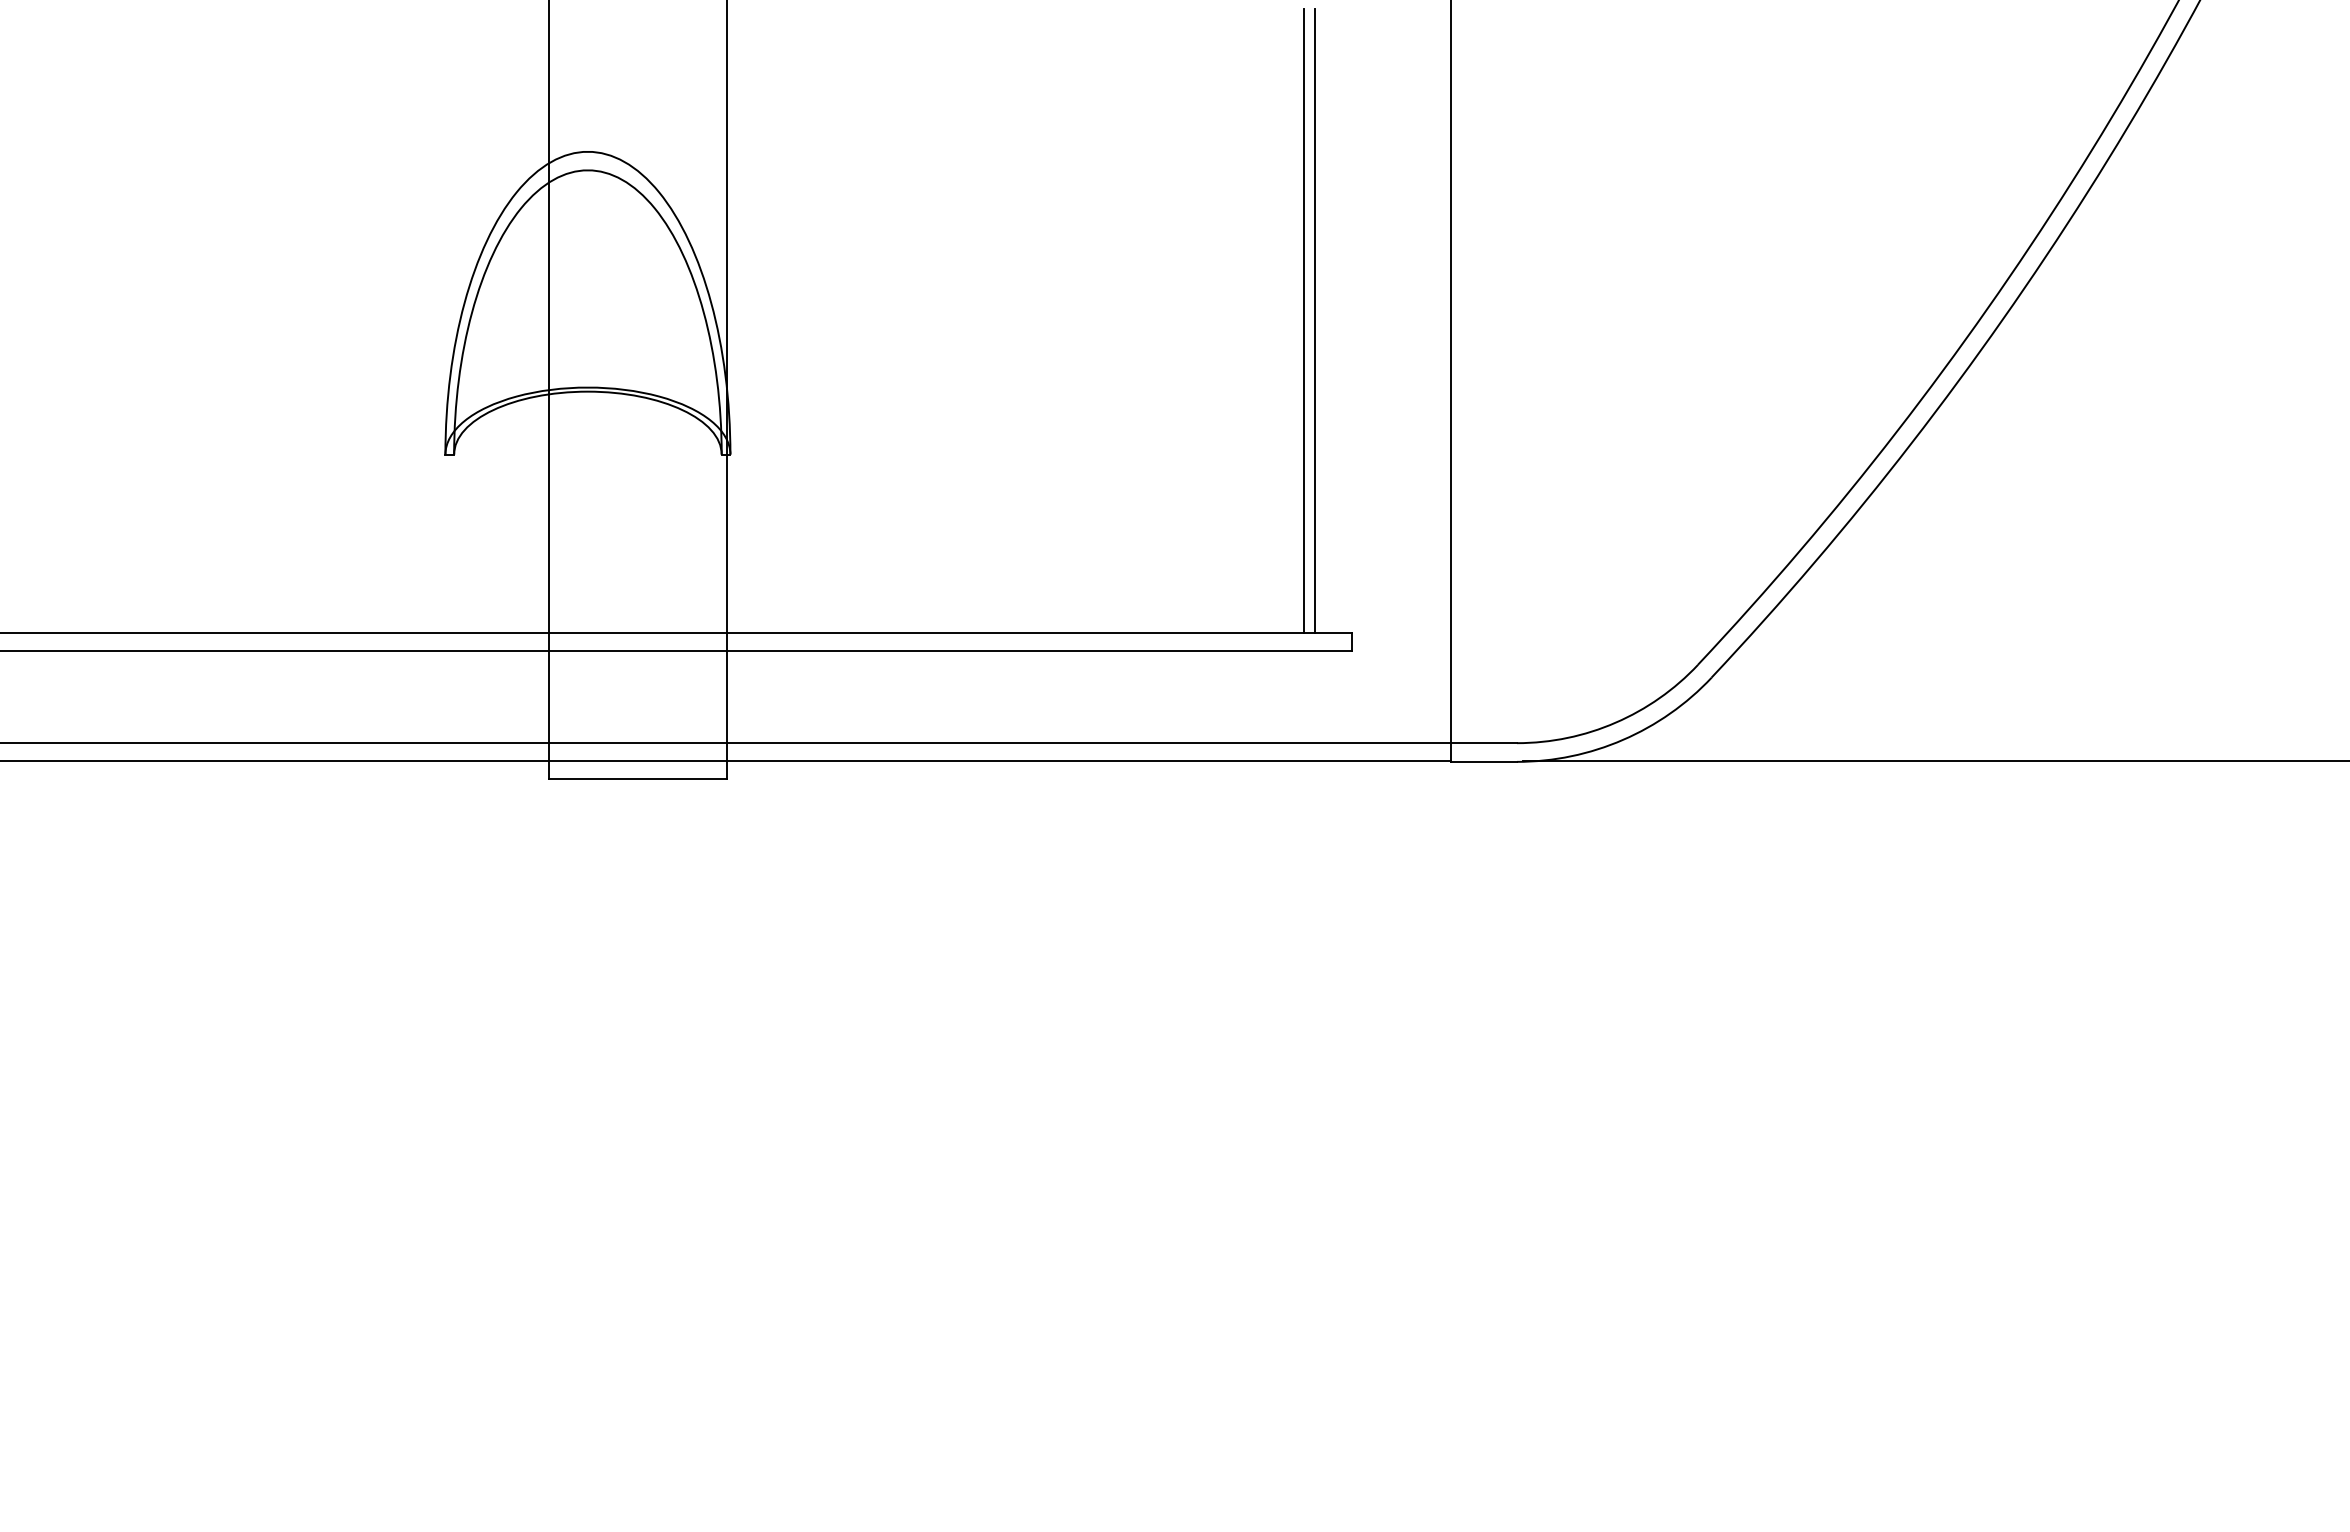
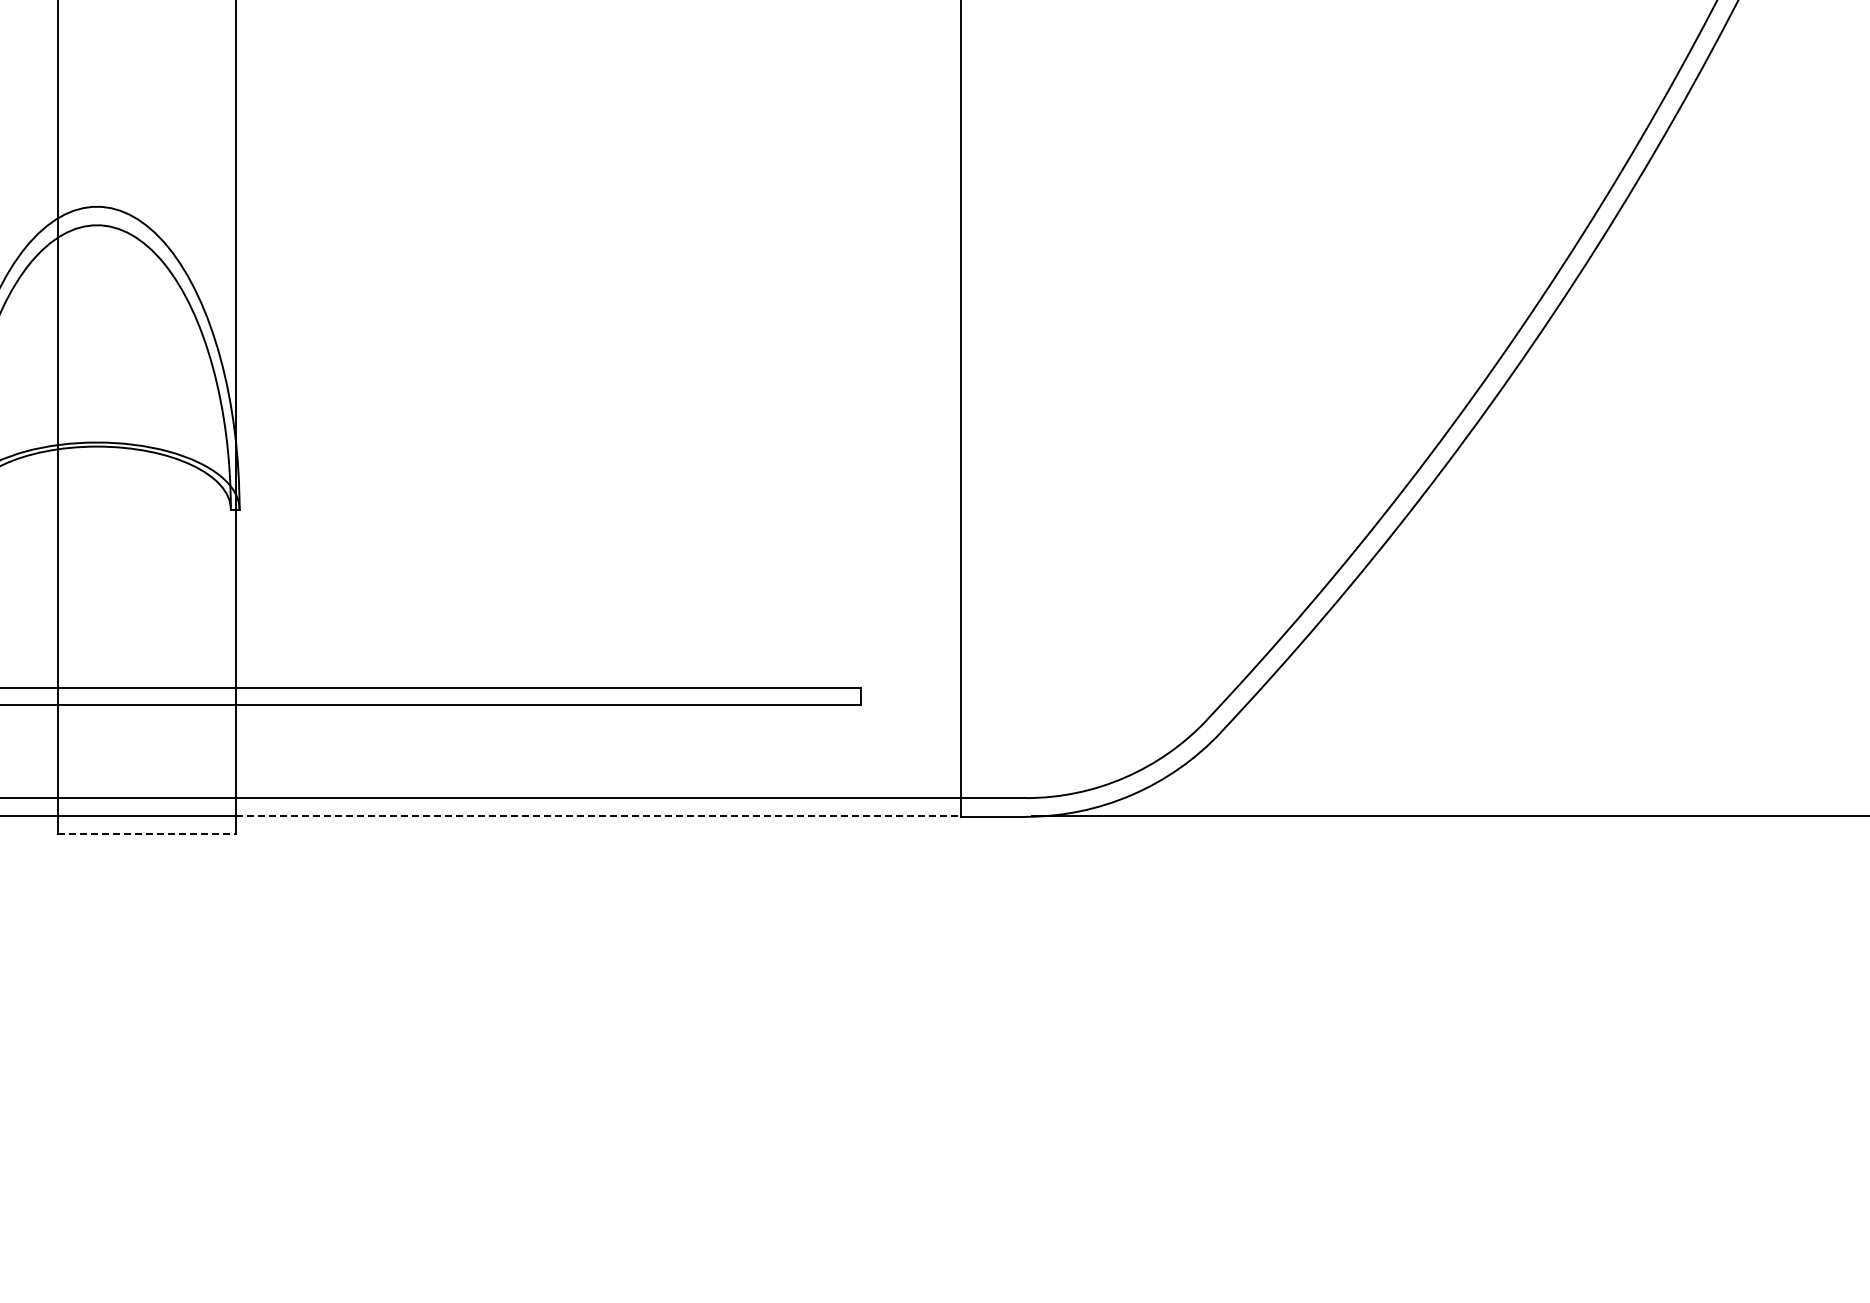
line: (1303, 320) -> (812, 375), removed
line: (1314, 320) -> (823, 375), removed
line: (1089, 760) -> (598, 815), solid -> dashed
line: (638, 778) -> (147, 833), solid -> dashed

